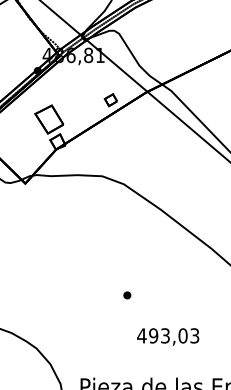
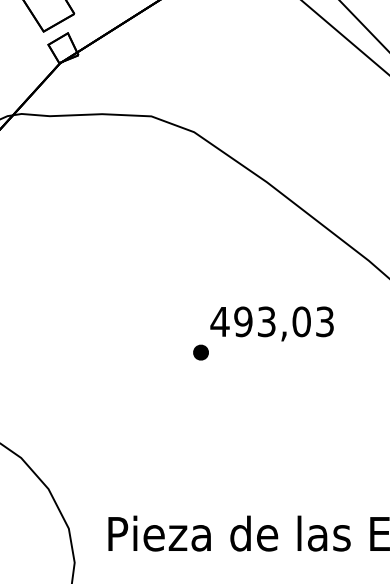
text: (168, 336) -> (272, 323), moved

